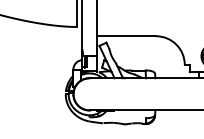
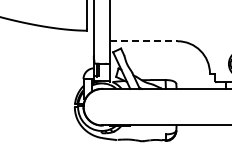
line: (126, 36) -> (143, 41), solid -> dashed

